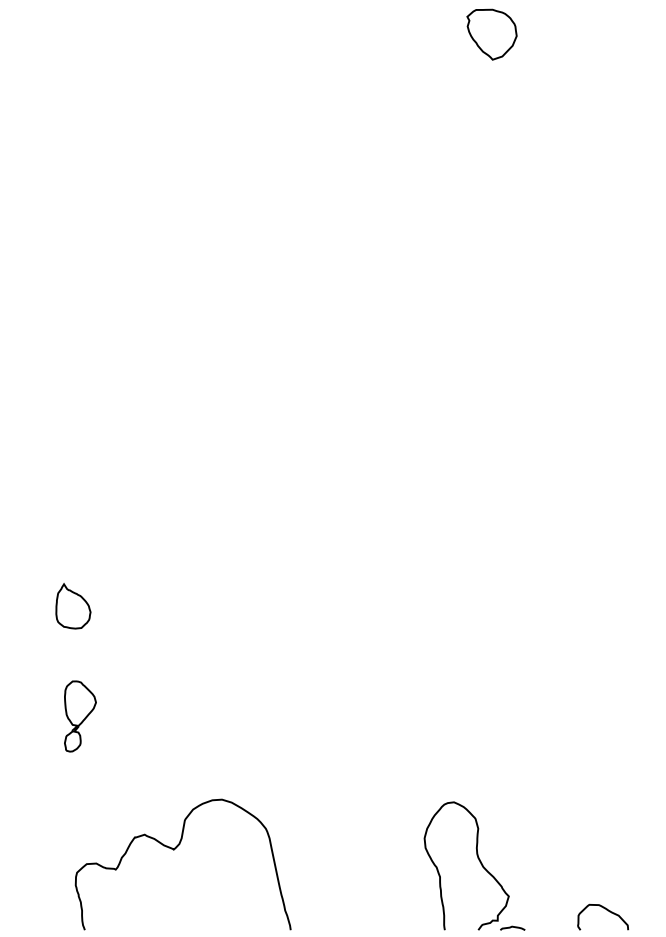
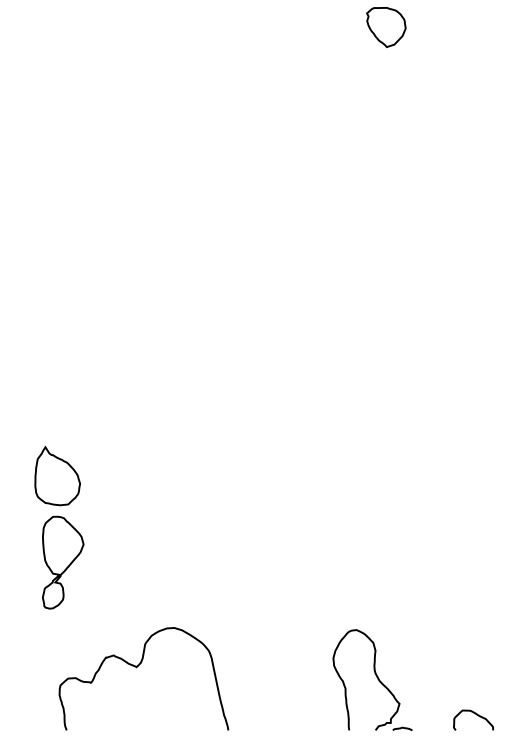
part: (73, 606) -> (57, 476), size x1.67
part: (80, 716) -> (63, 562), size x1.67

